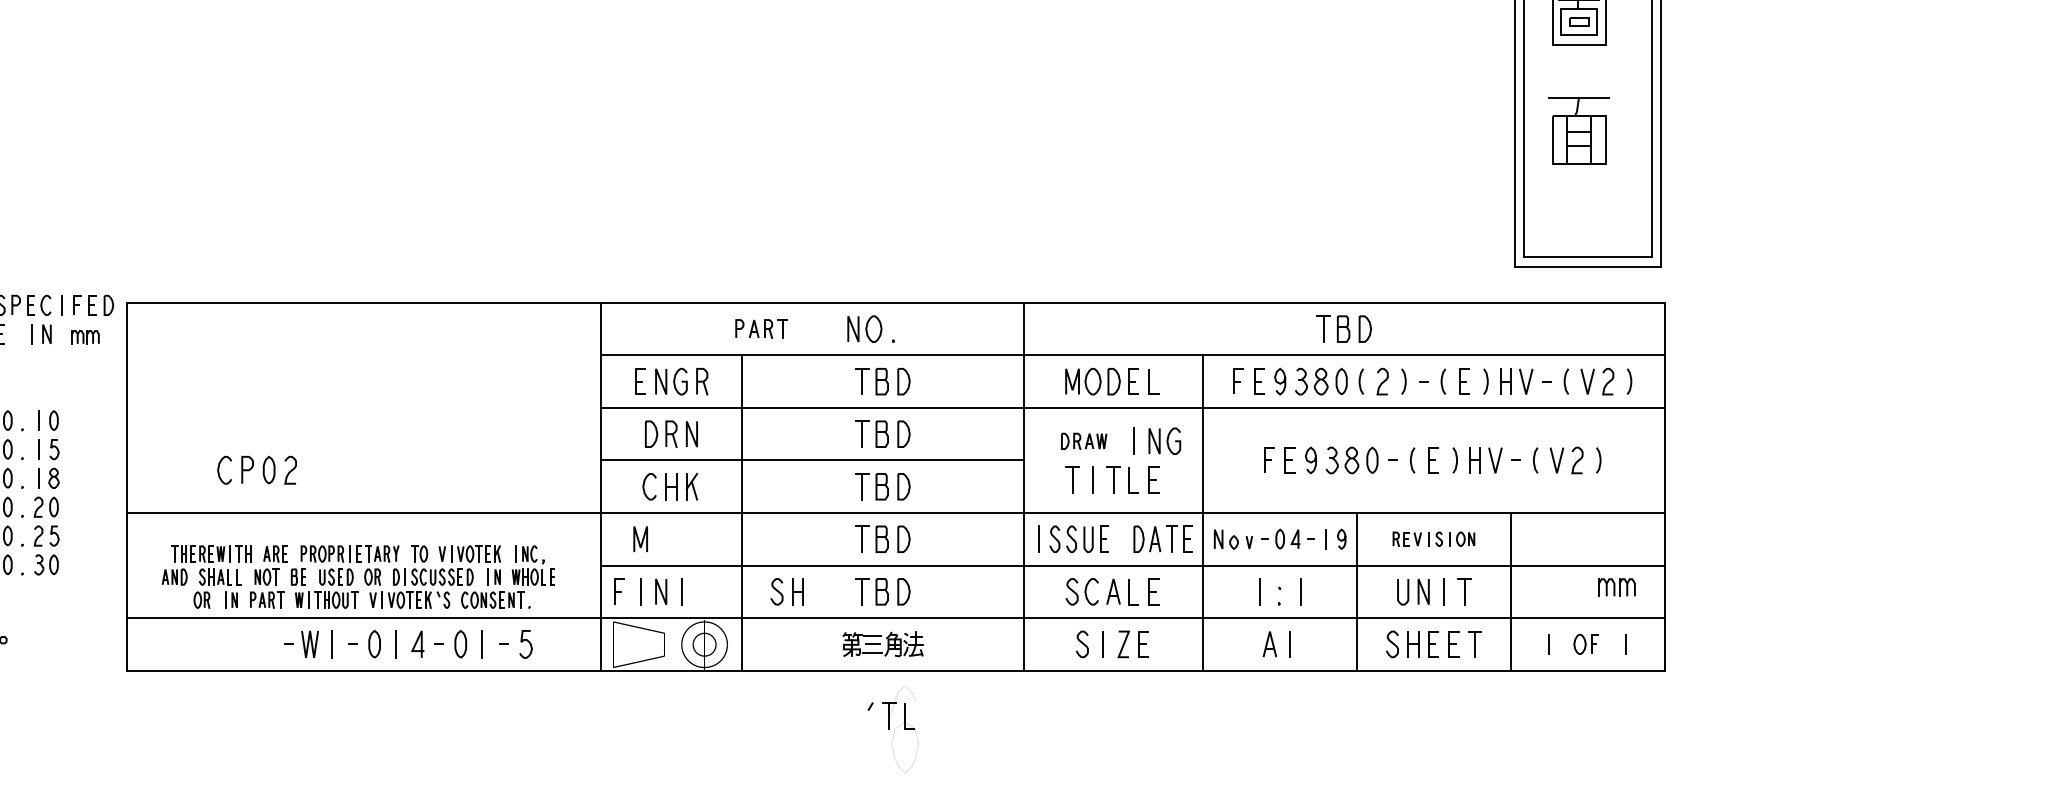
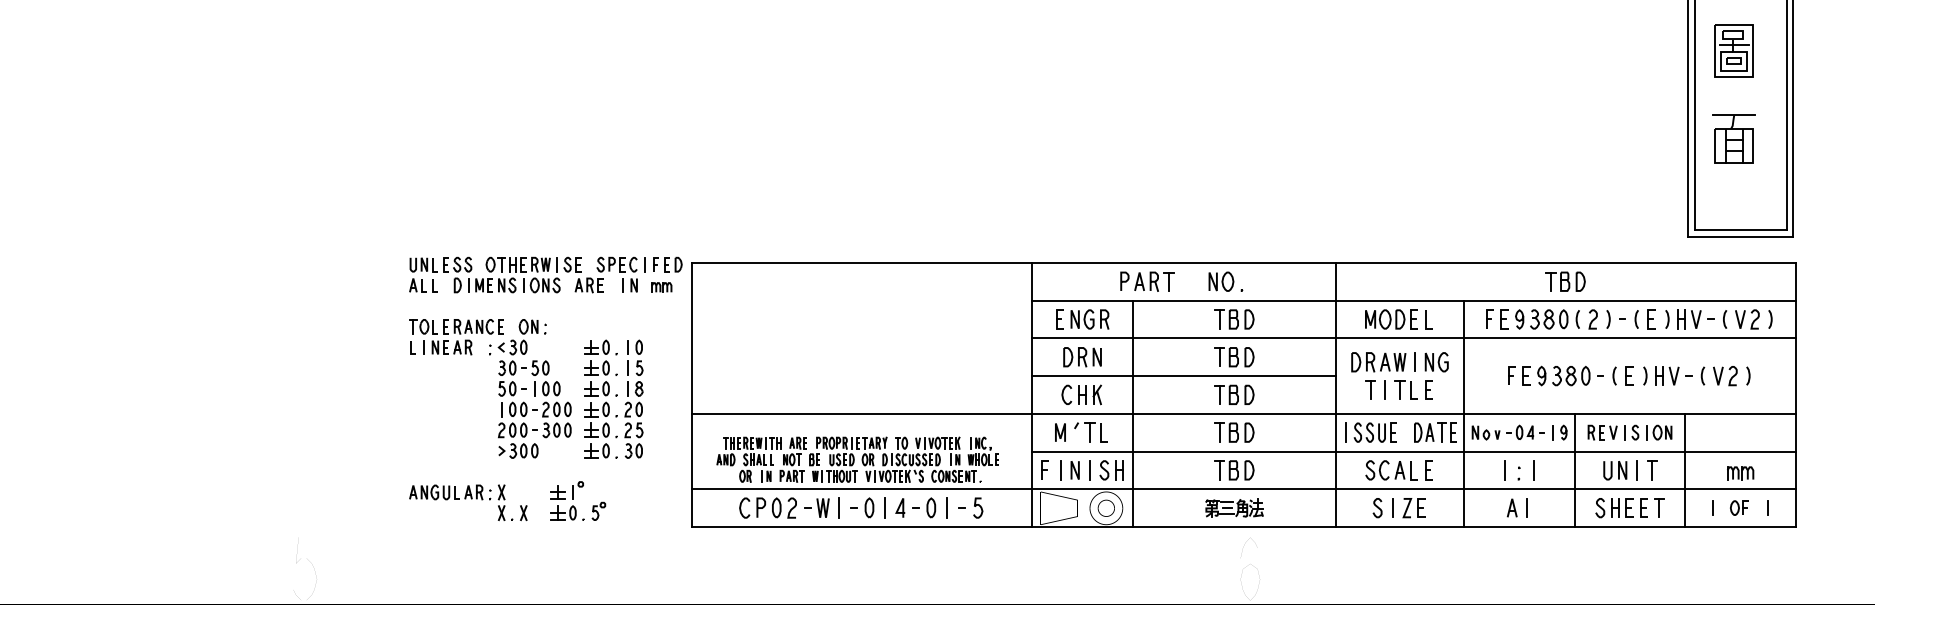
part: (761, 328) -> (1147, 281), size x1.43
part: (1083, 441) -> (1378, 362), size x1.67
part: (256, 469) -> (767, 507), moved
part: (1433, 539) -> (1629, 432), size x1.43
part: (1617, 587) -> (1740, 473), moved
part: (786, 592) -> (1111, 470), moved
part: (890, 715) -> (1090, 432), moved

